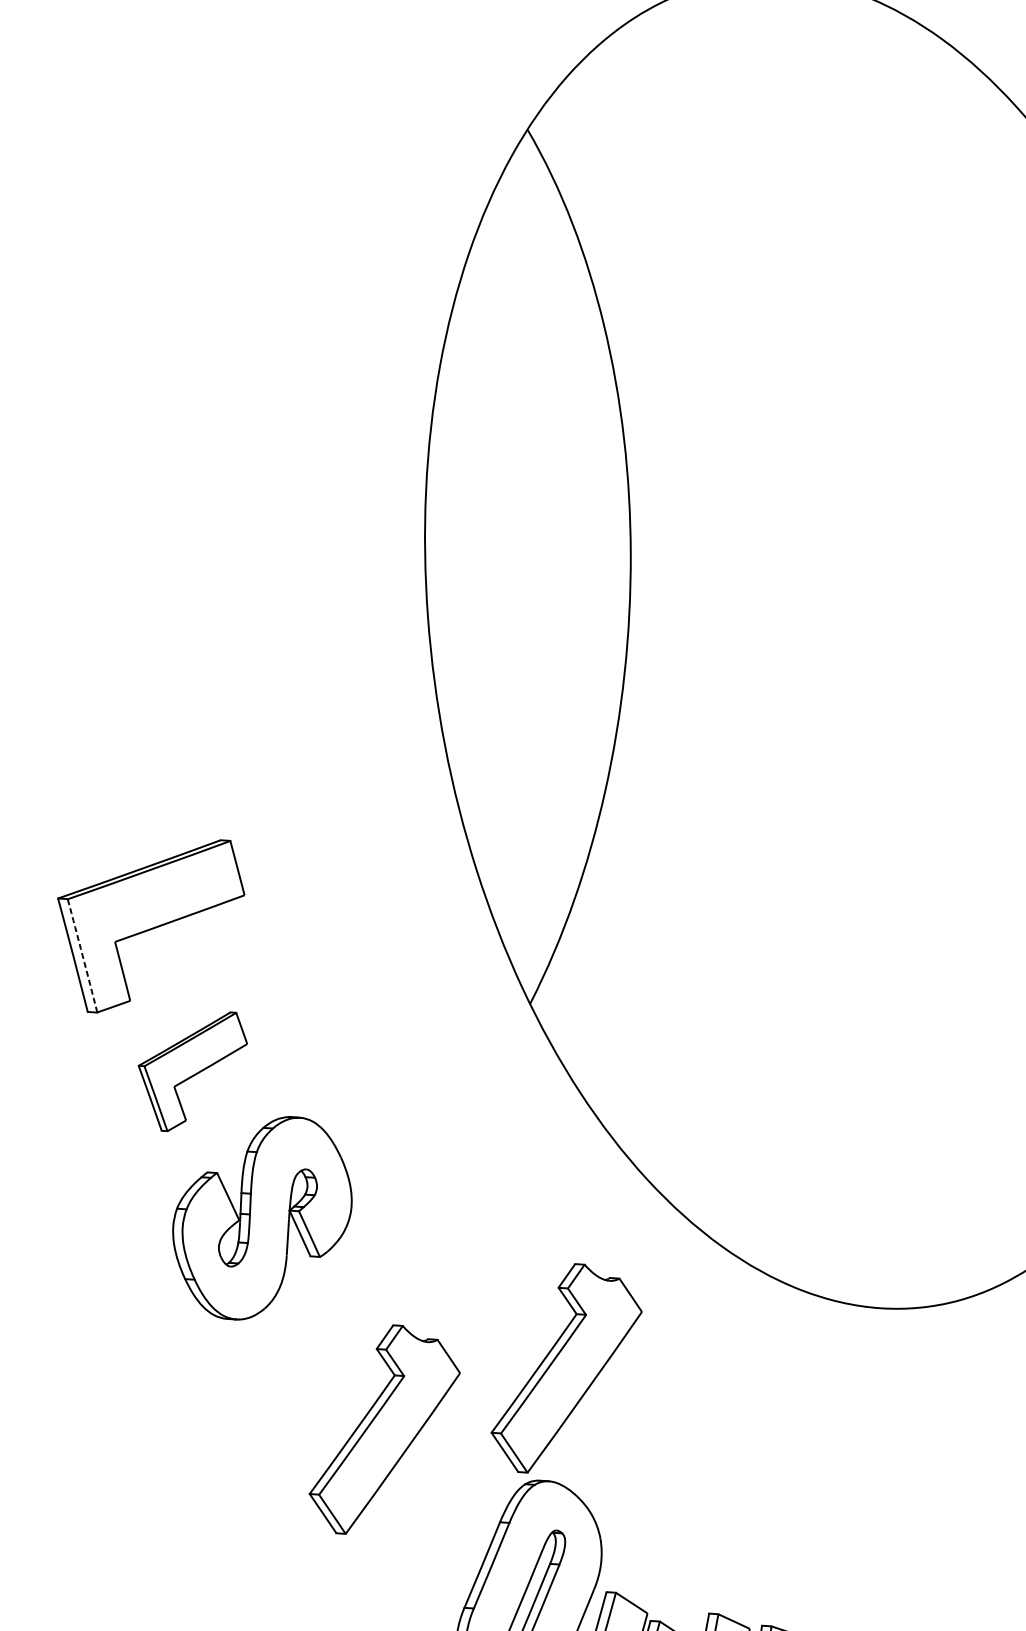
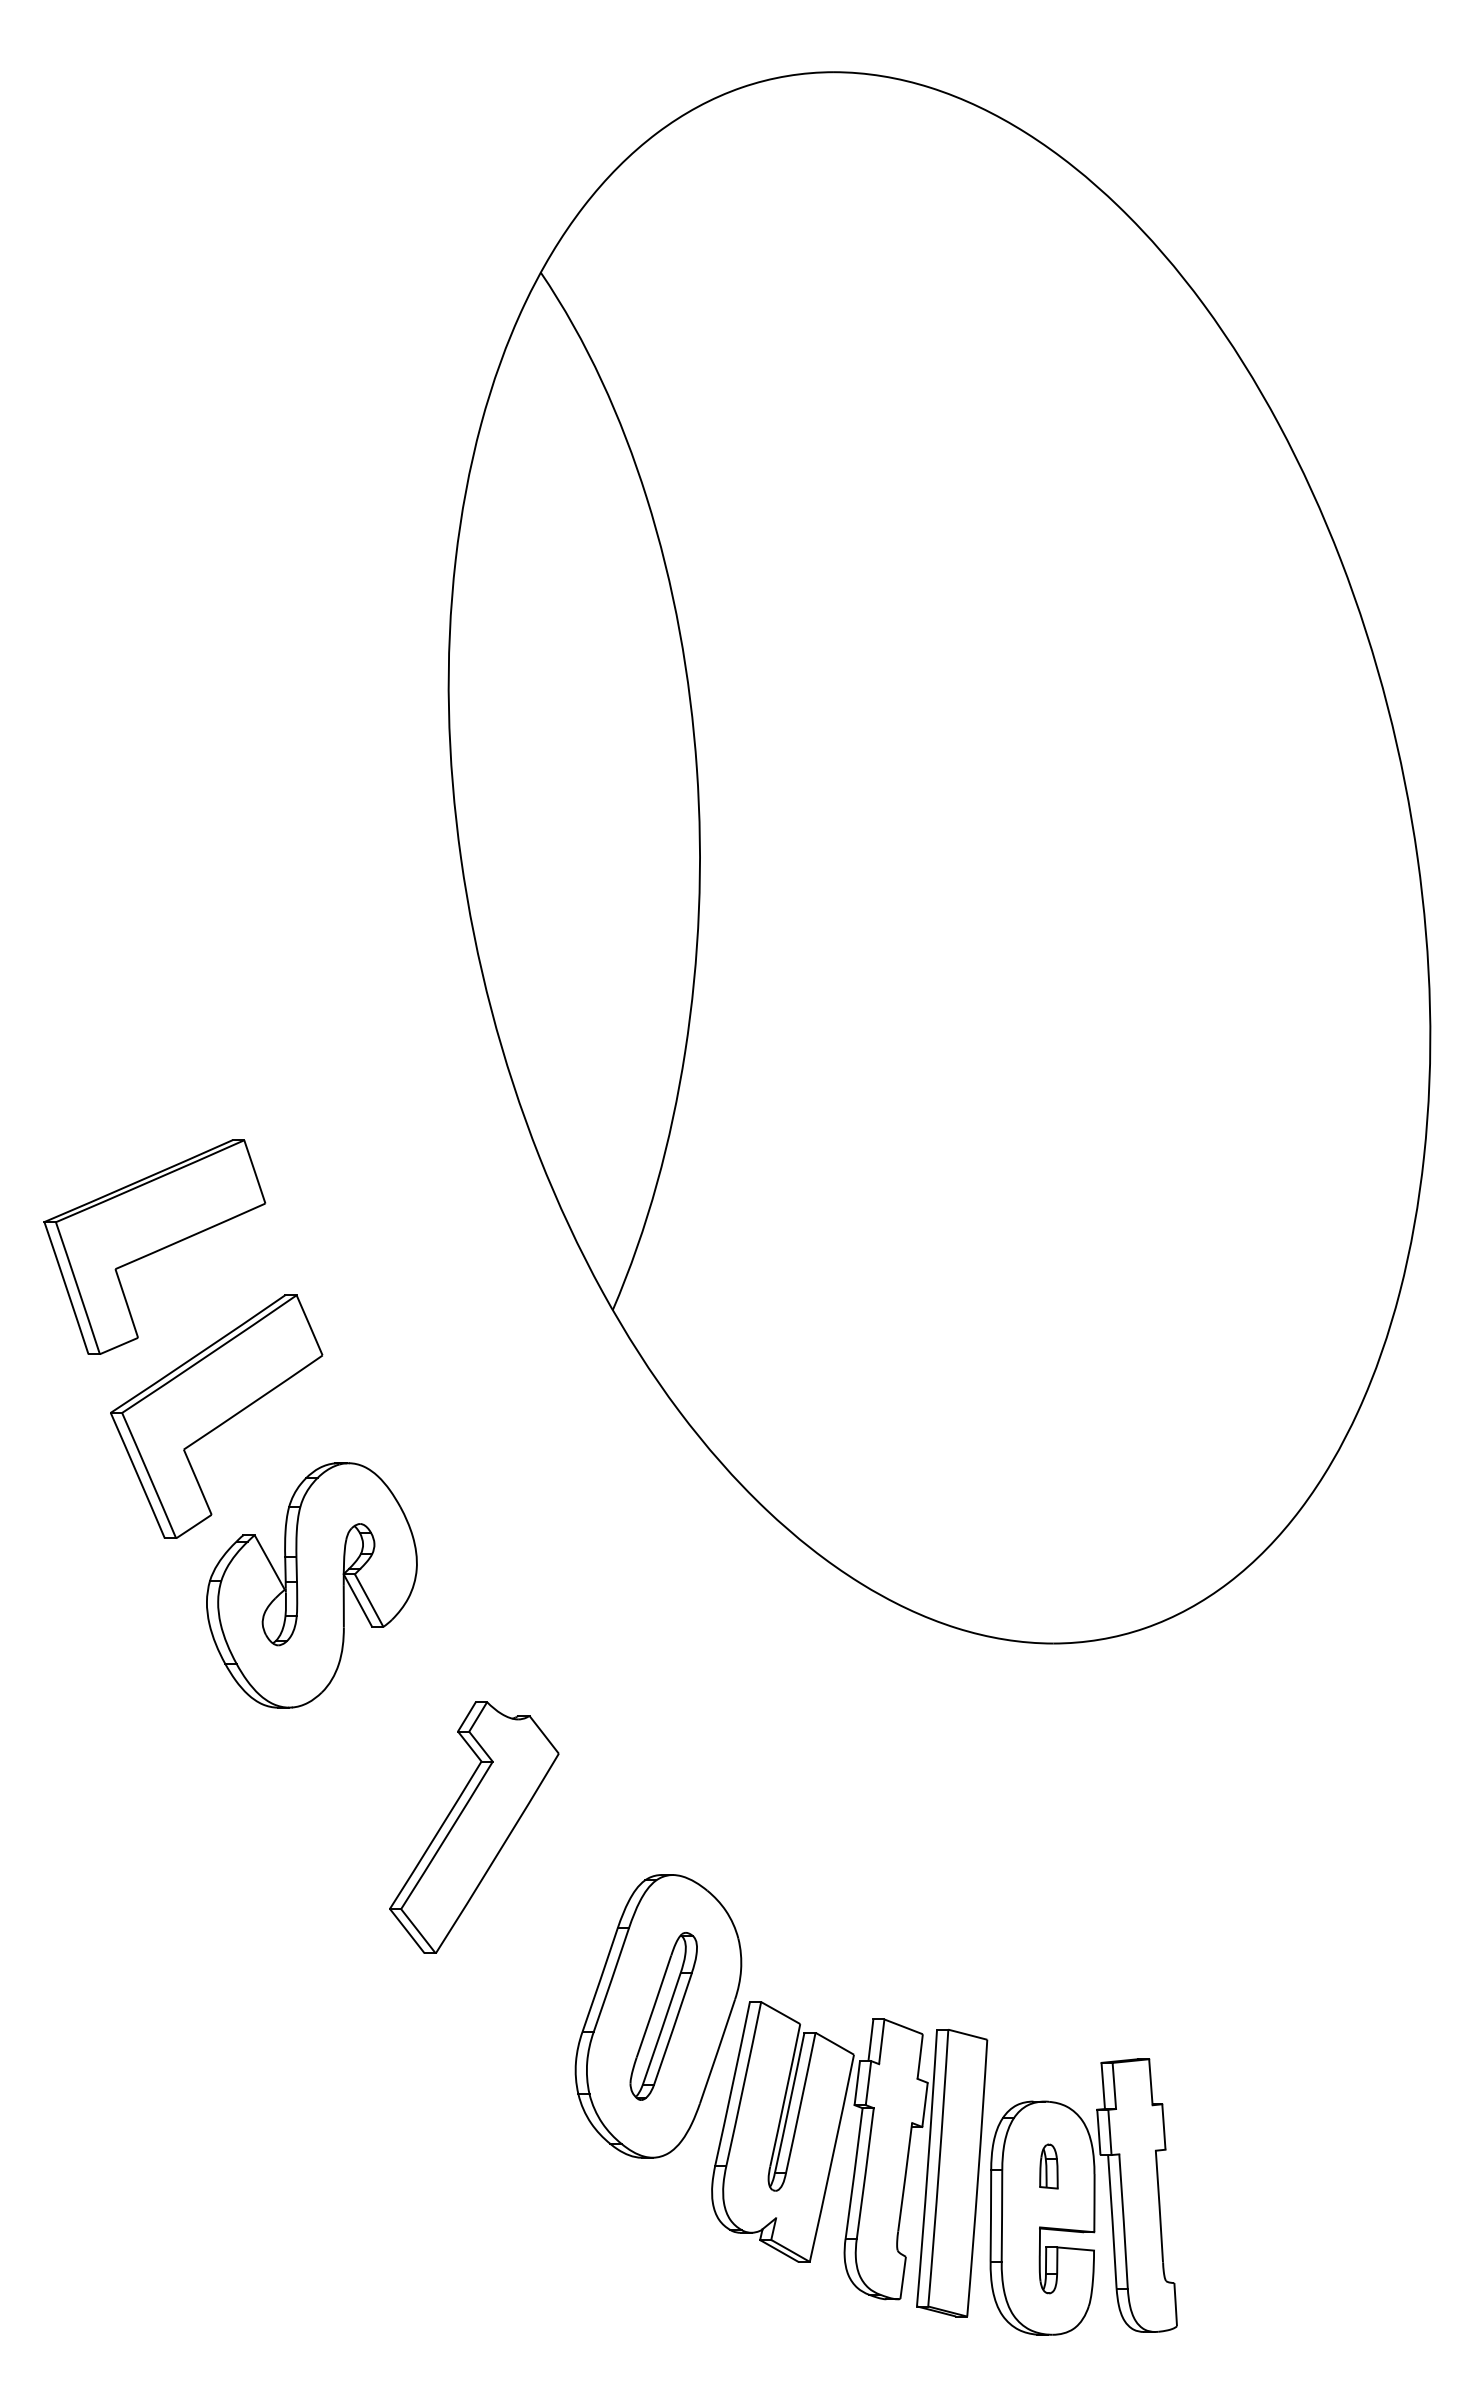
arc: (83, 956) -> (78, 1288), dashed -> solid
part: (191, 1071) -> (216, 1416), size x1.67
part: (567, 1369) -> (685, 1740), removed

